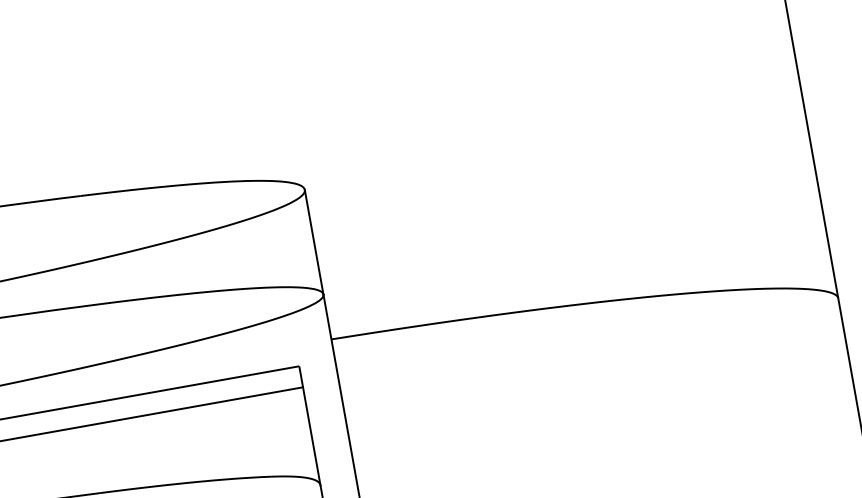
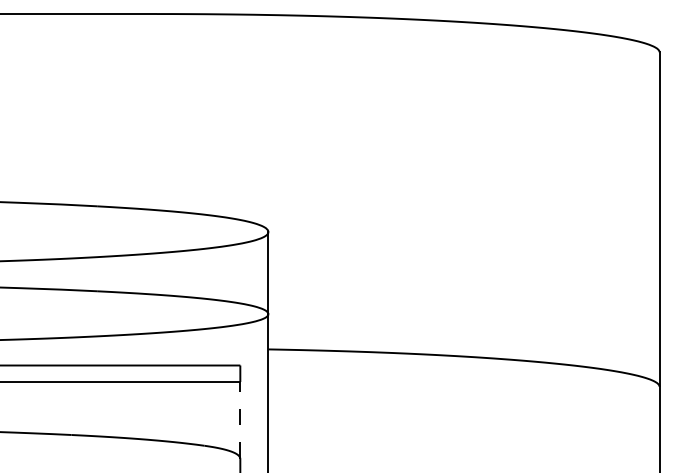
line: (311, 435) -> (240, 419), solid -> dashed

